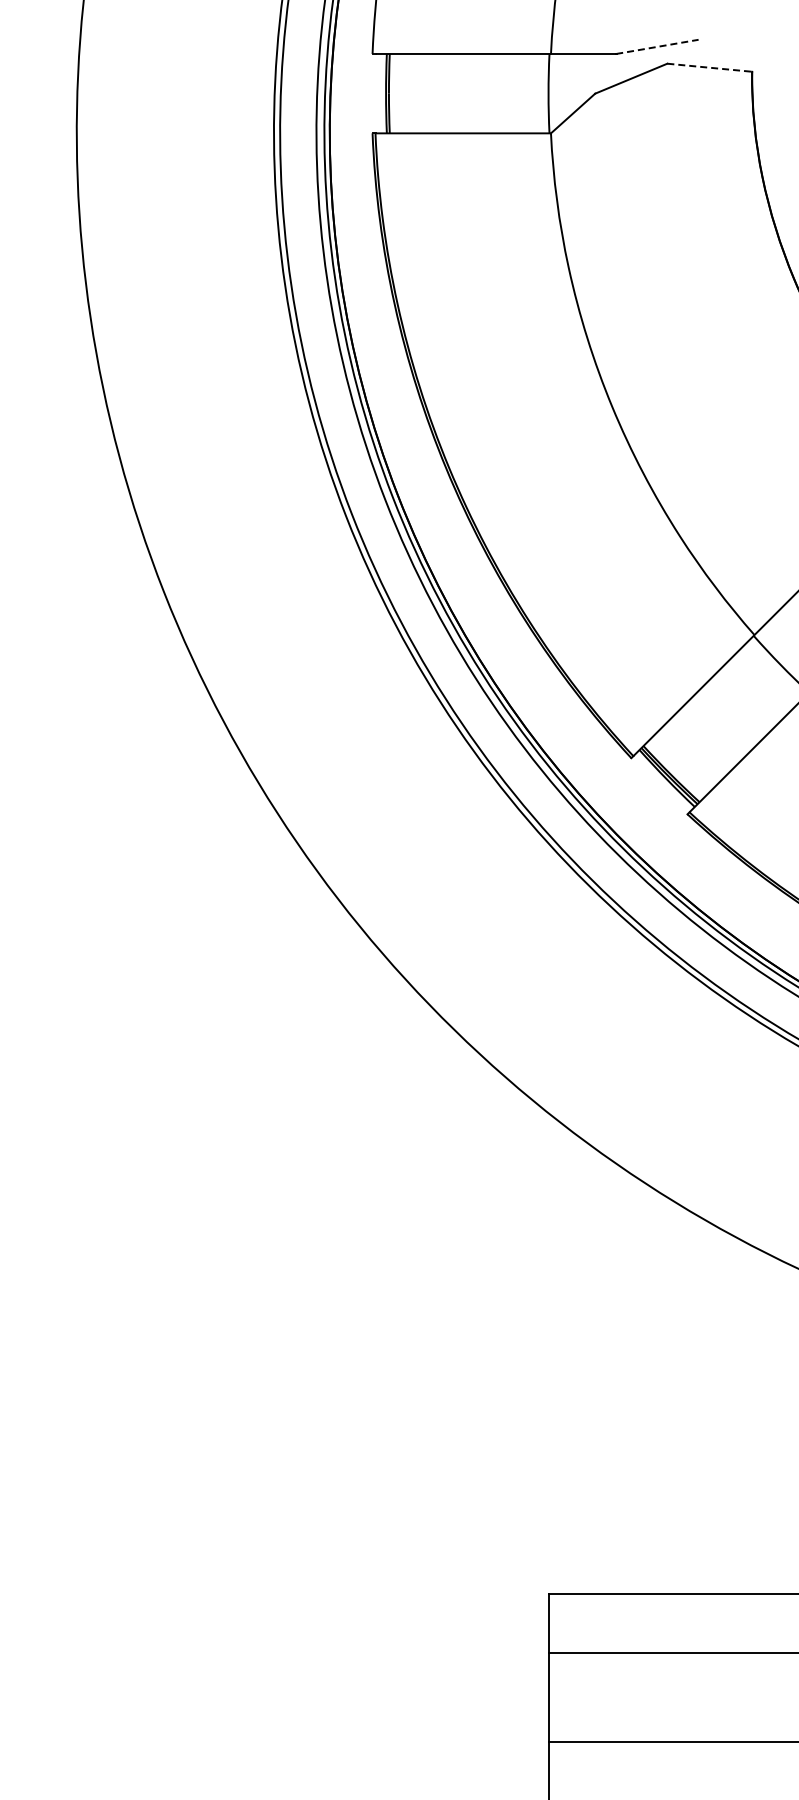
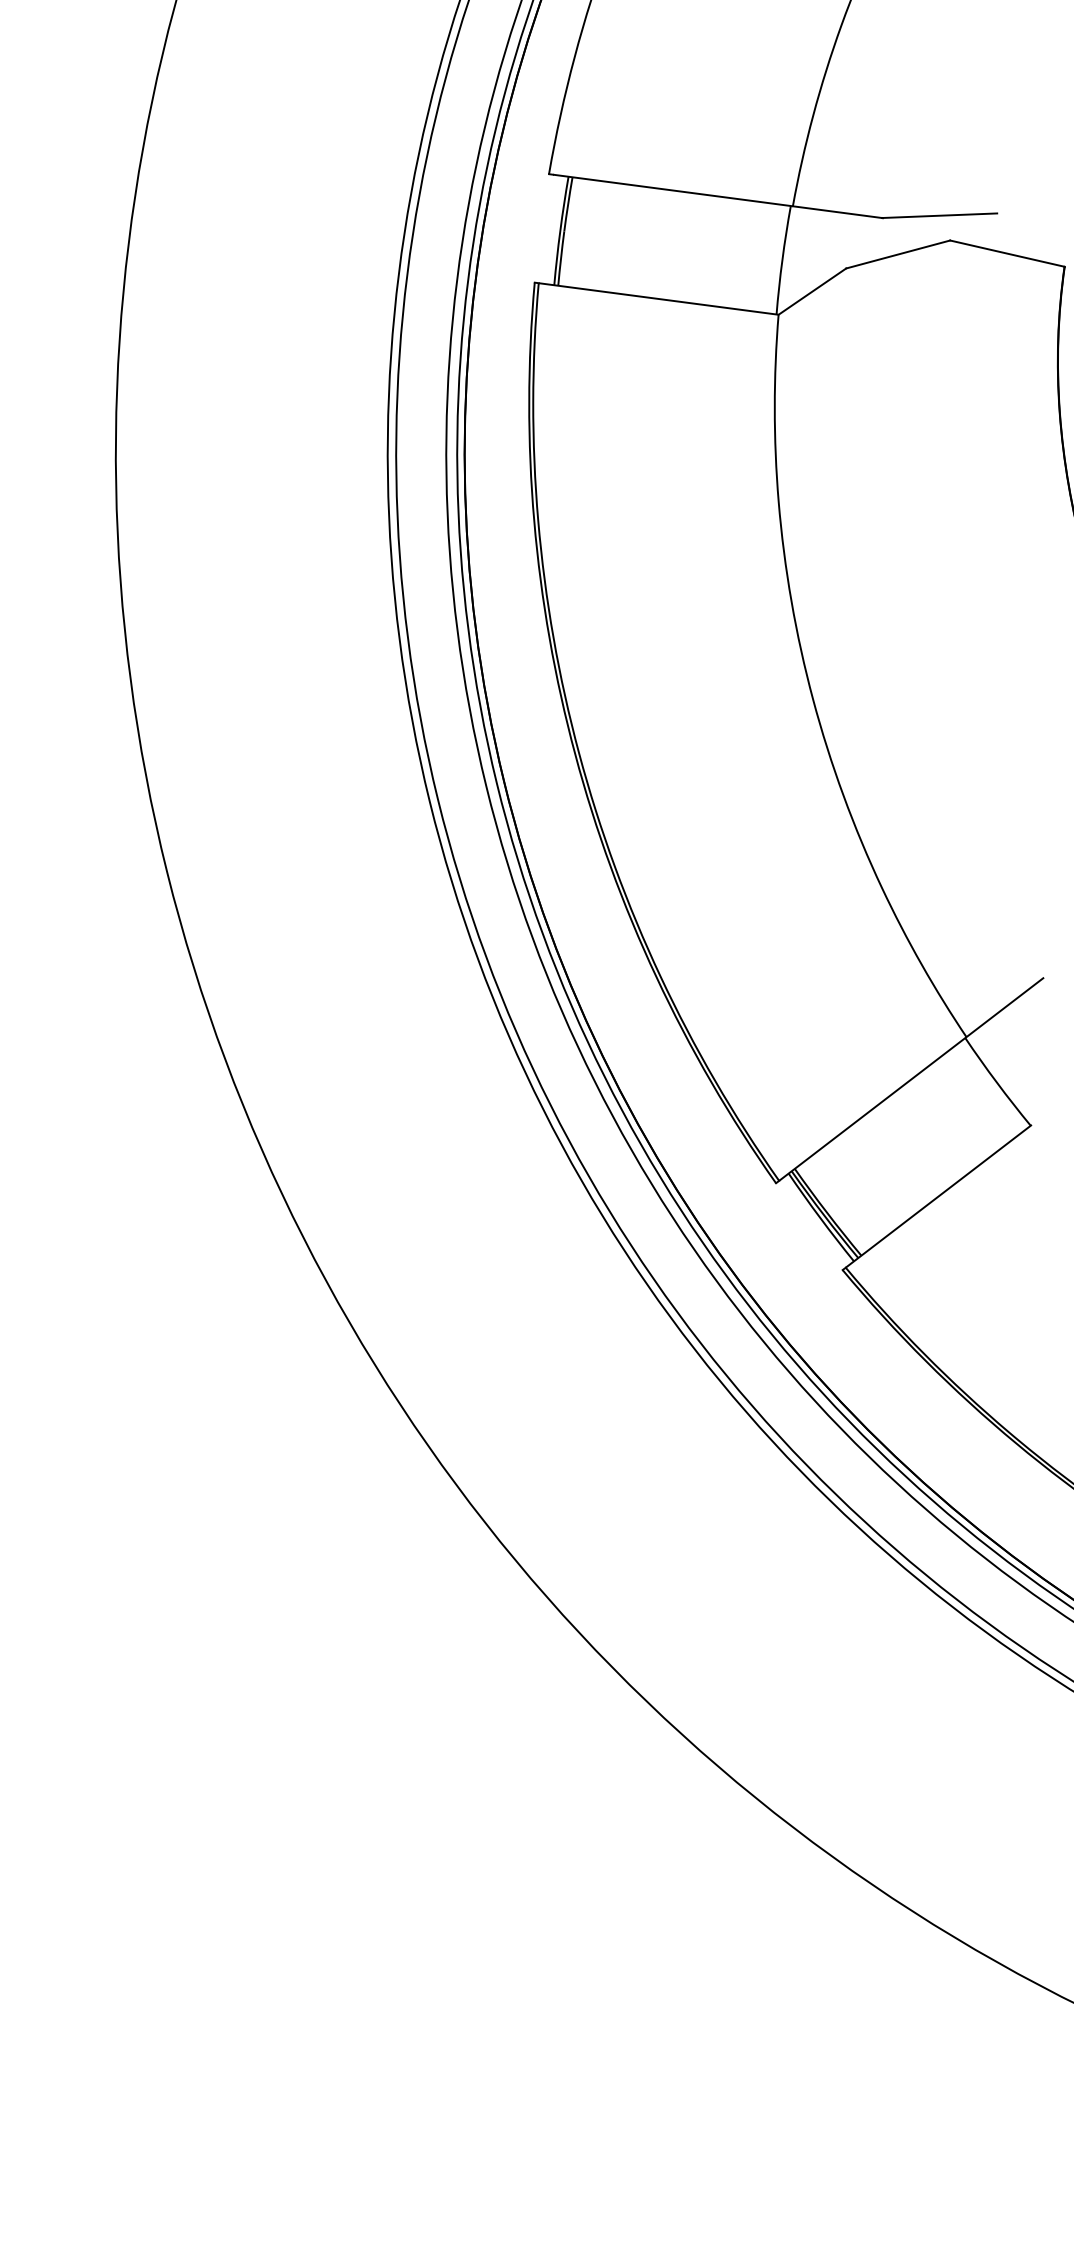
line: (657, 46) -> (939, 215), dashed -> solid
line: (709, 67) -> (1007, 253), dashed -> solid

